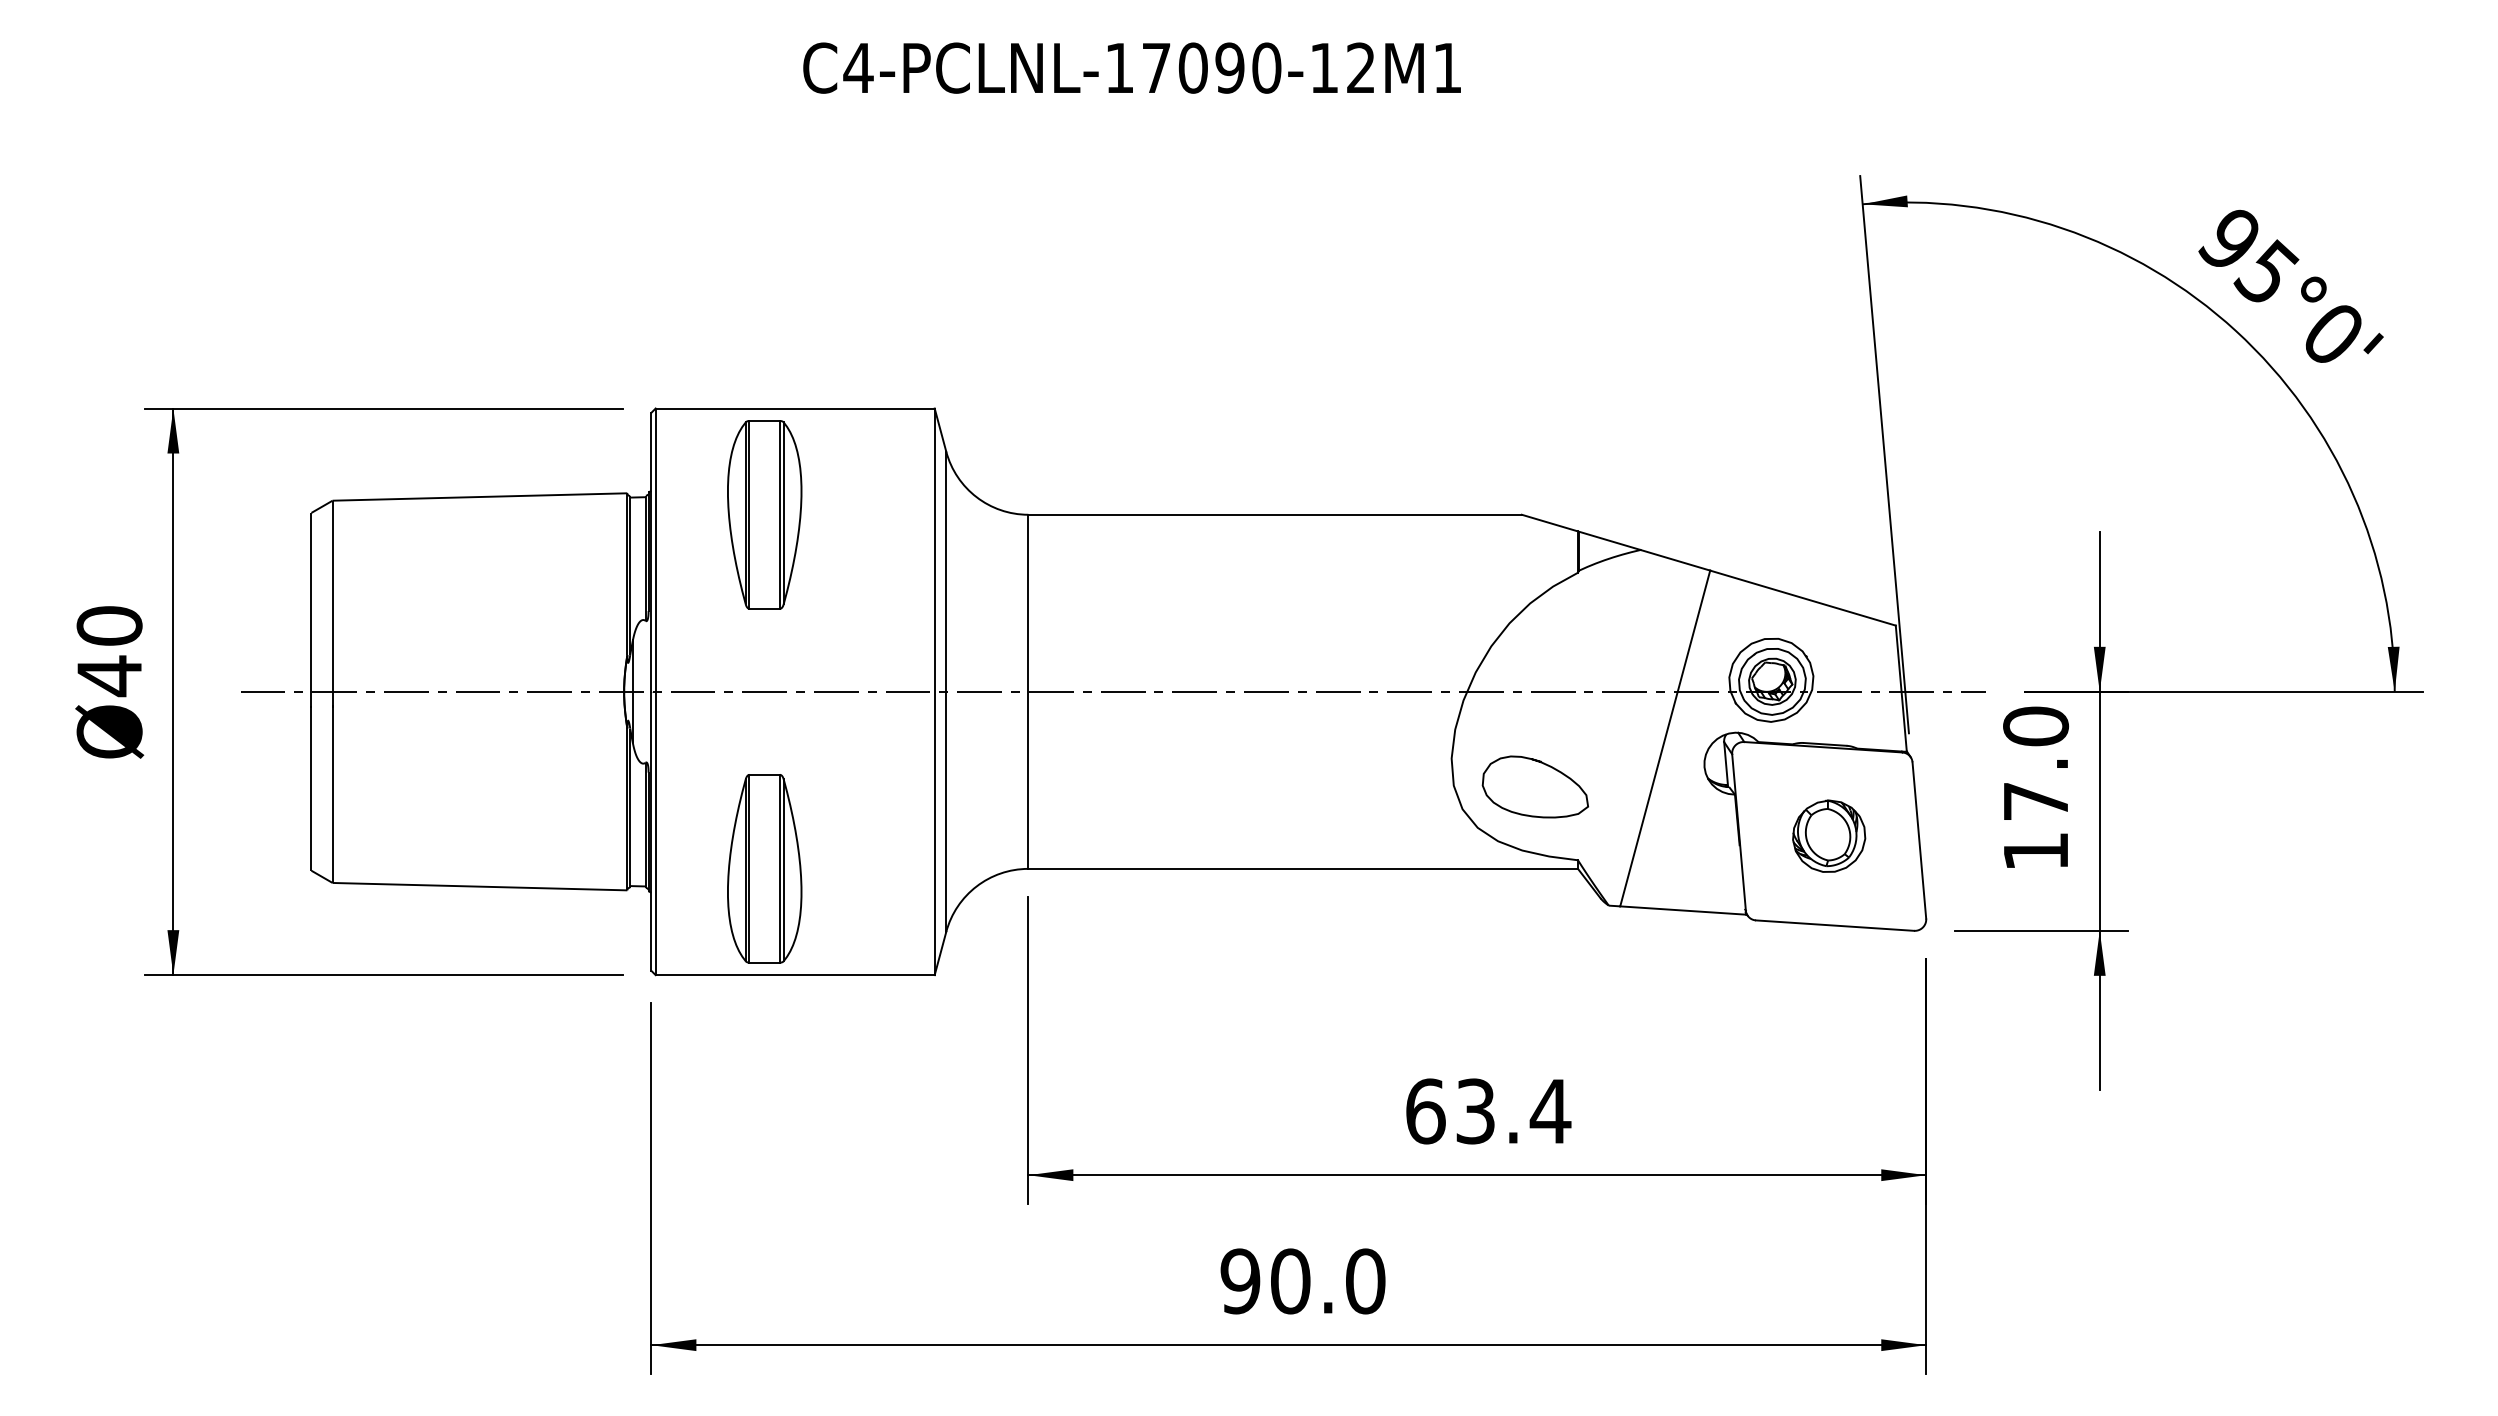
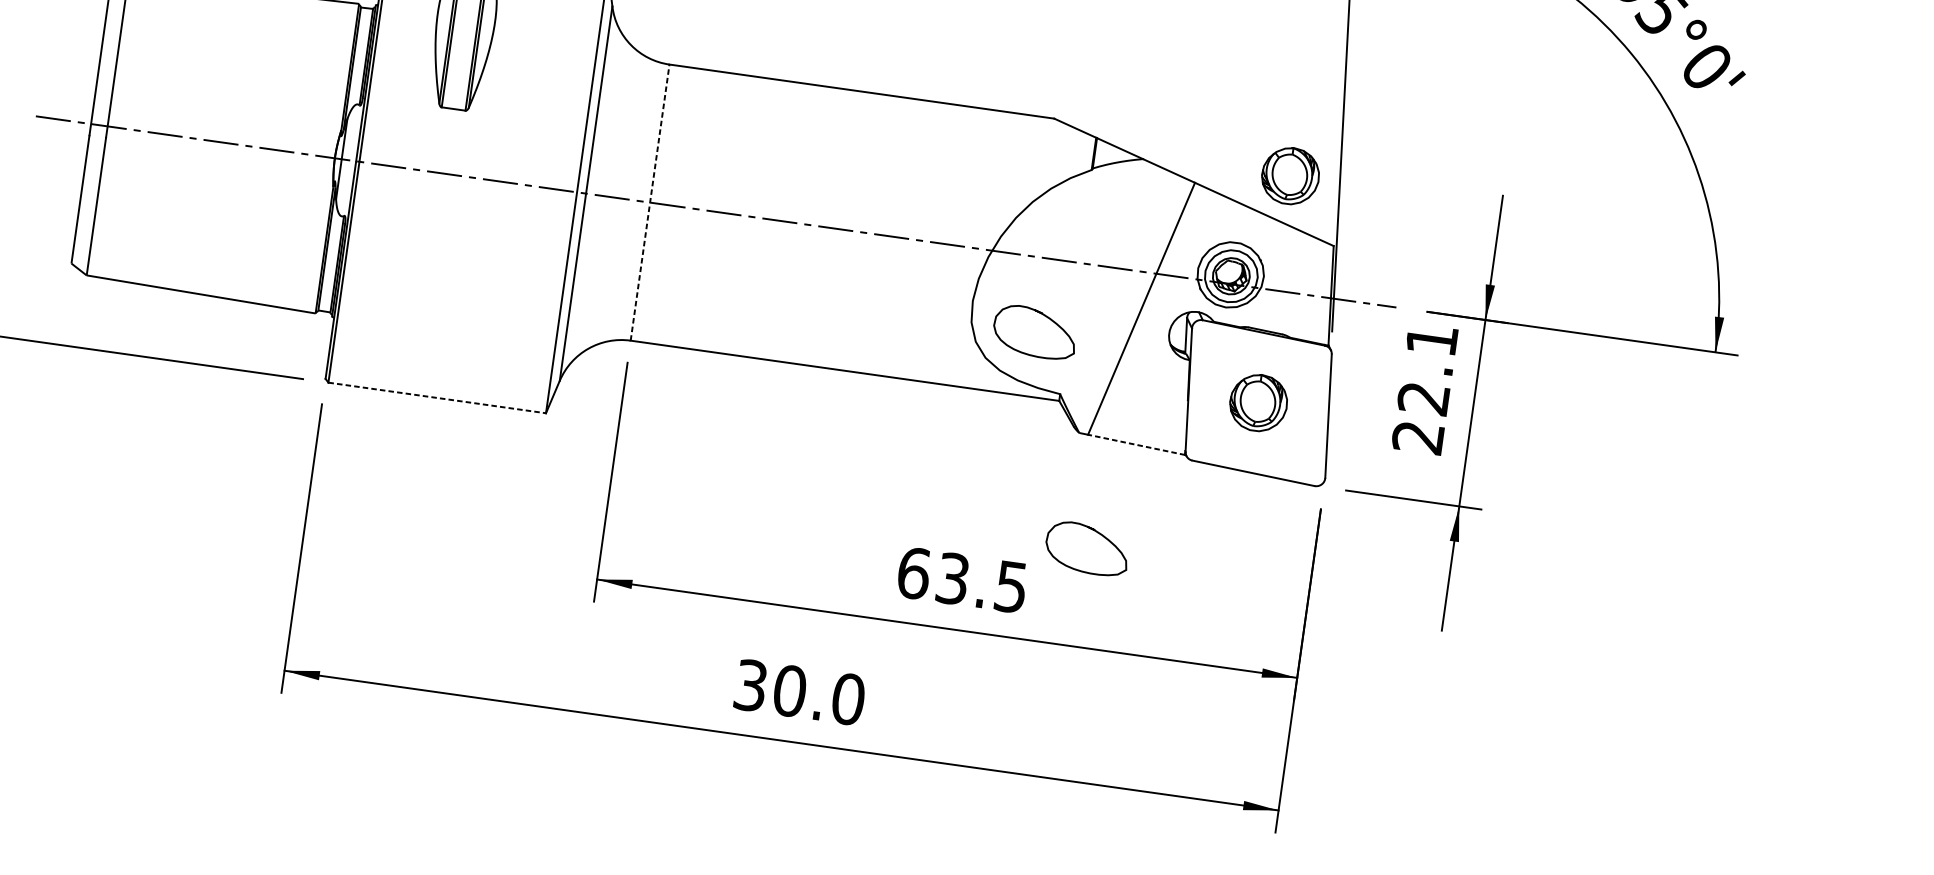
part: (1829, 544) -> (1290, 175), added
line: (1028, 691) -> (650, 202), solid -> dashed
text: (2036, 788) -> (1425, 388), 17.0 -> 22.1
part: (764, 868) -> (424, 311), removed
line: (1682, 910) -> (1136, 444), solid -> dashed
line: (795, 975) -> (437, 398), solid -> dashed
curve: (1649, 1028) -> (1097, 533), added
text: (1550, 1111) -> (1011, 587), 63.4 -> 63.5
text: (1240, 1281) -> (750, 685), 90.0 -> 30.0

